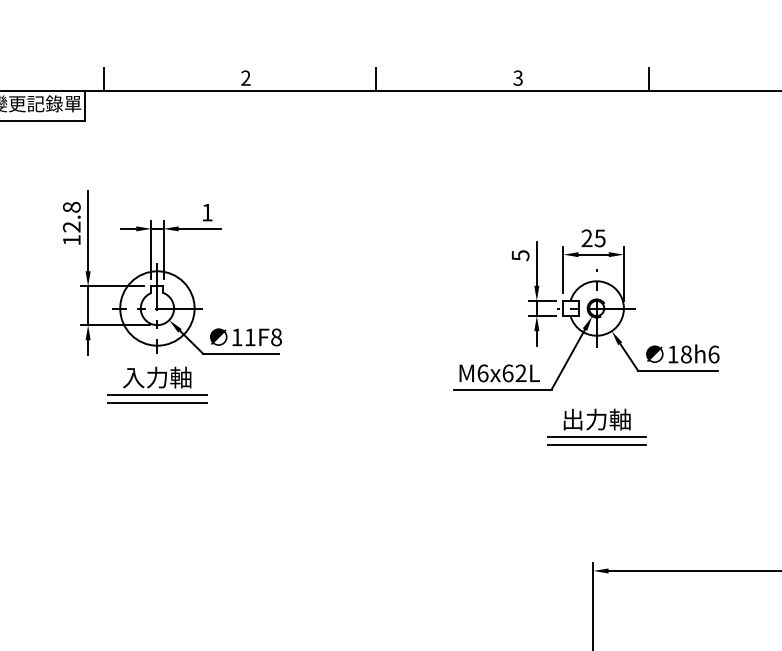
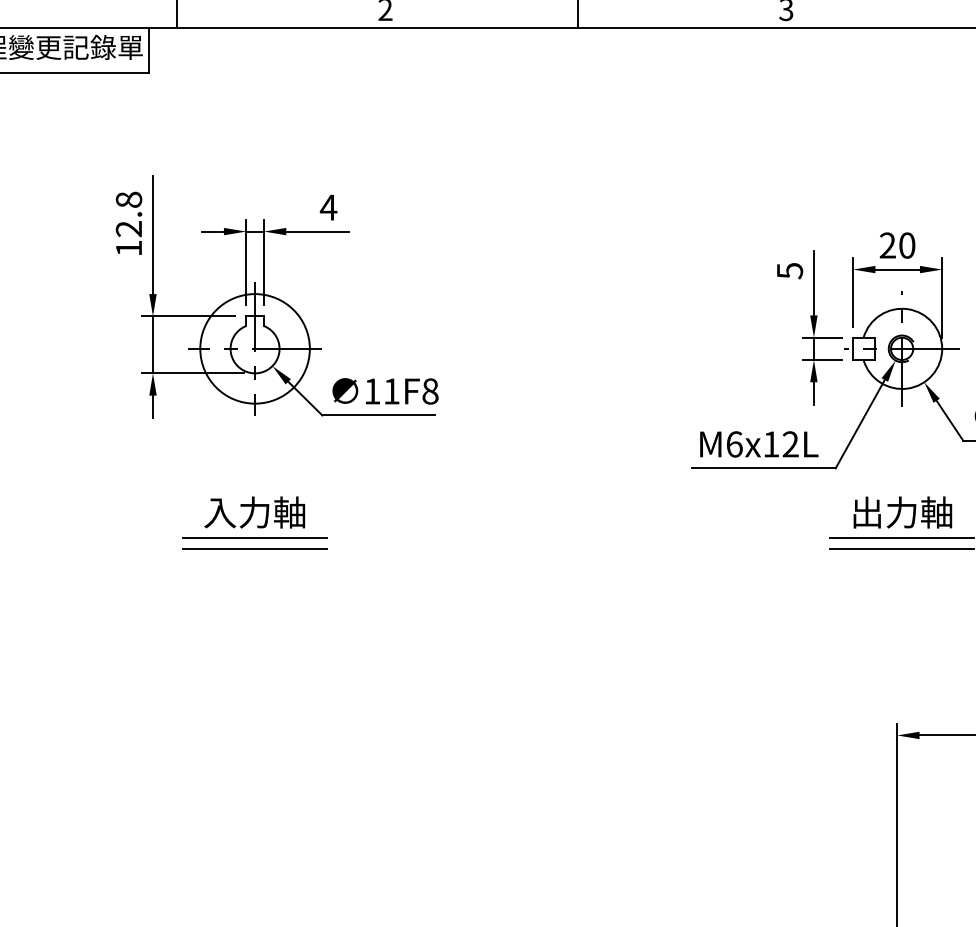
text: (207, 212) -> (328, 207), 1 -> 4
text: (599, 238) -> (906, 245), 25 -> 20
text: (507, 373) -> (770, 444), M6x62L -> M6x12L
part: (157, 384) -> (255, 522), moved

